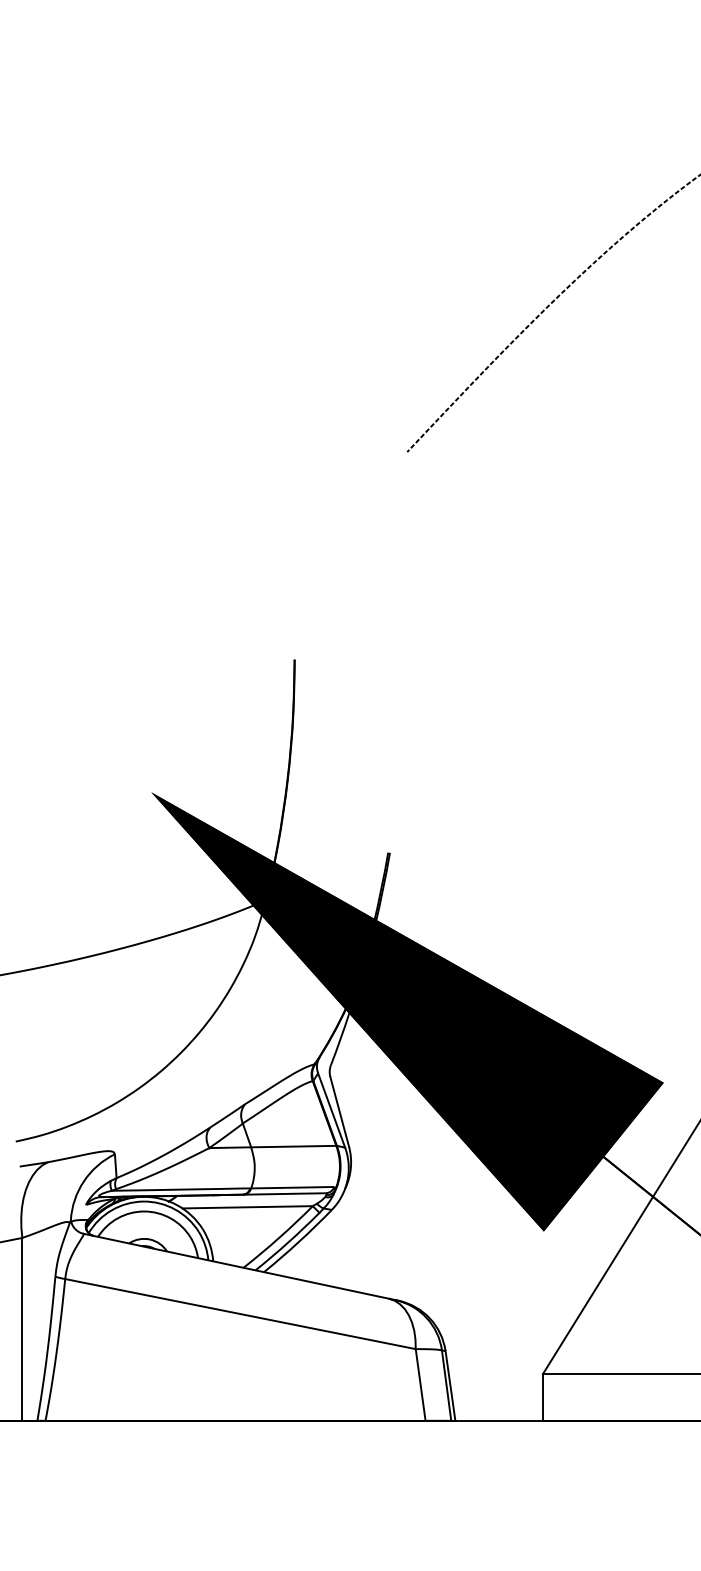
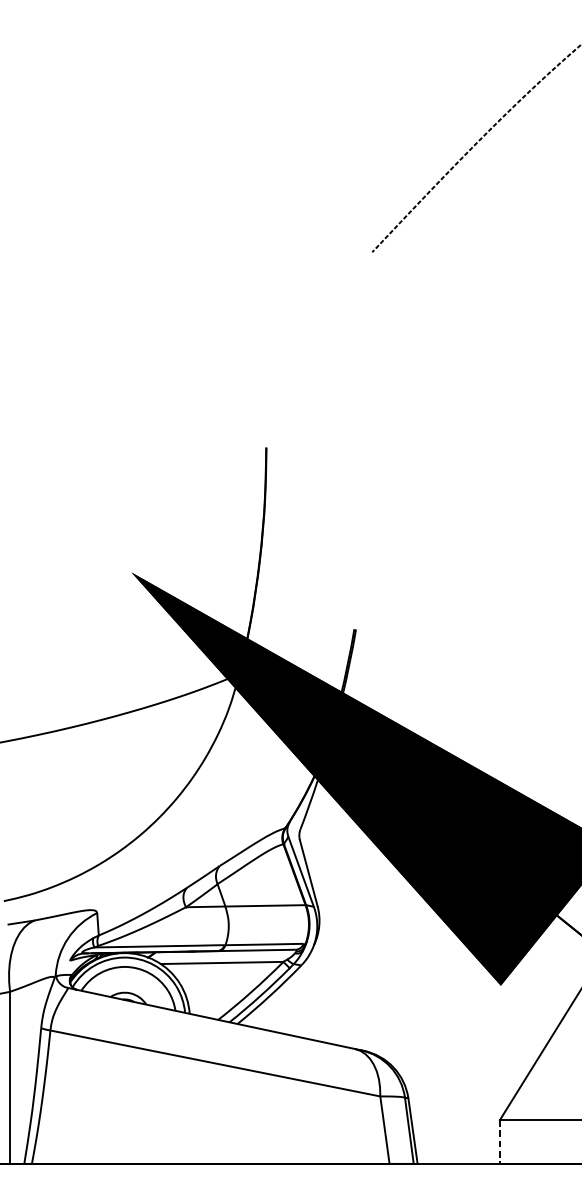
line: (542, 1397) -> (499, 1141), solid -> dashed

